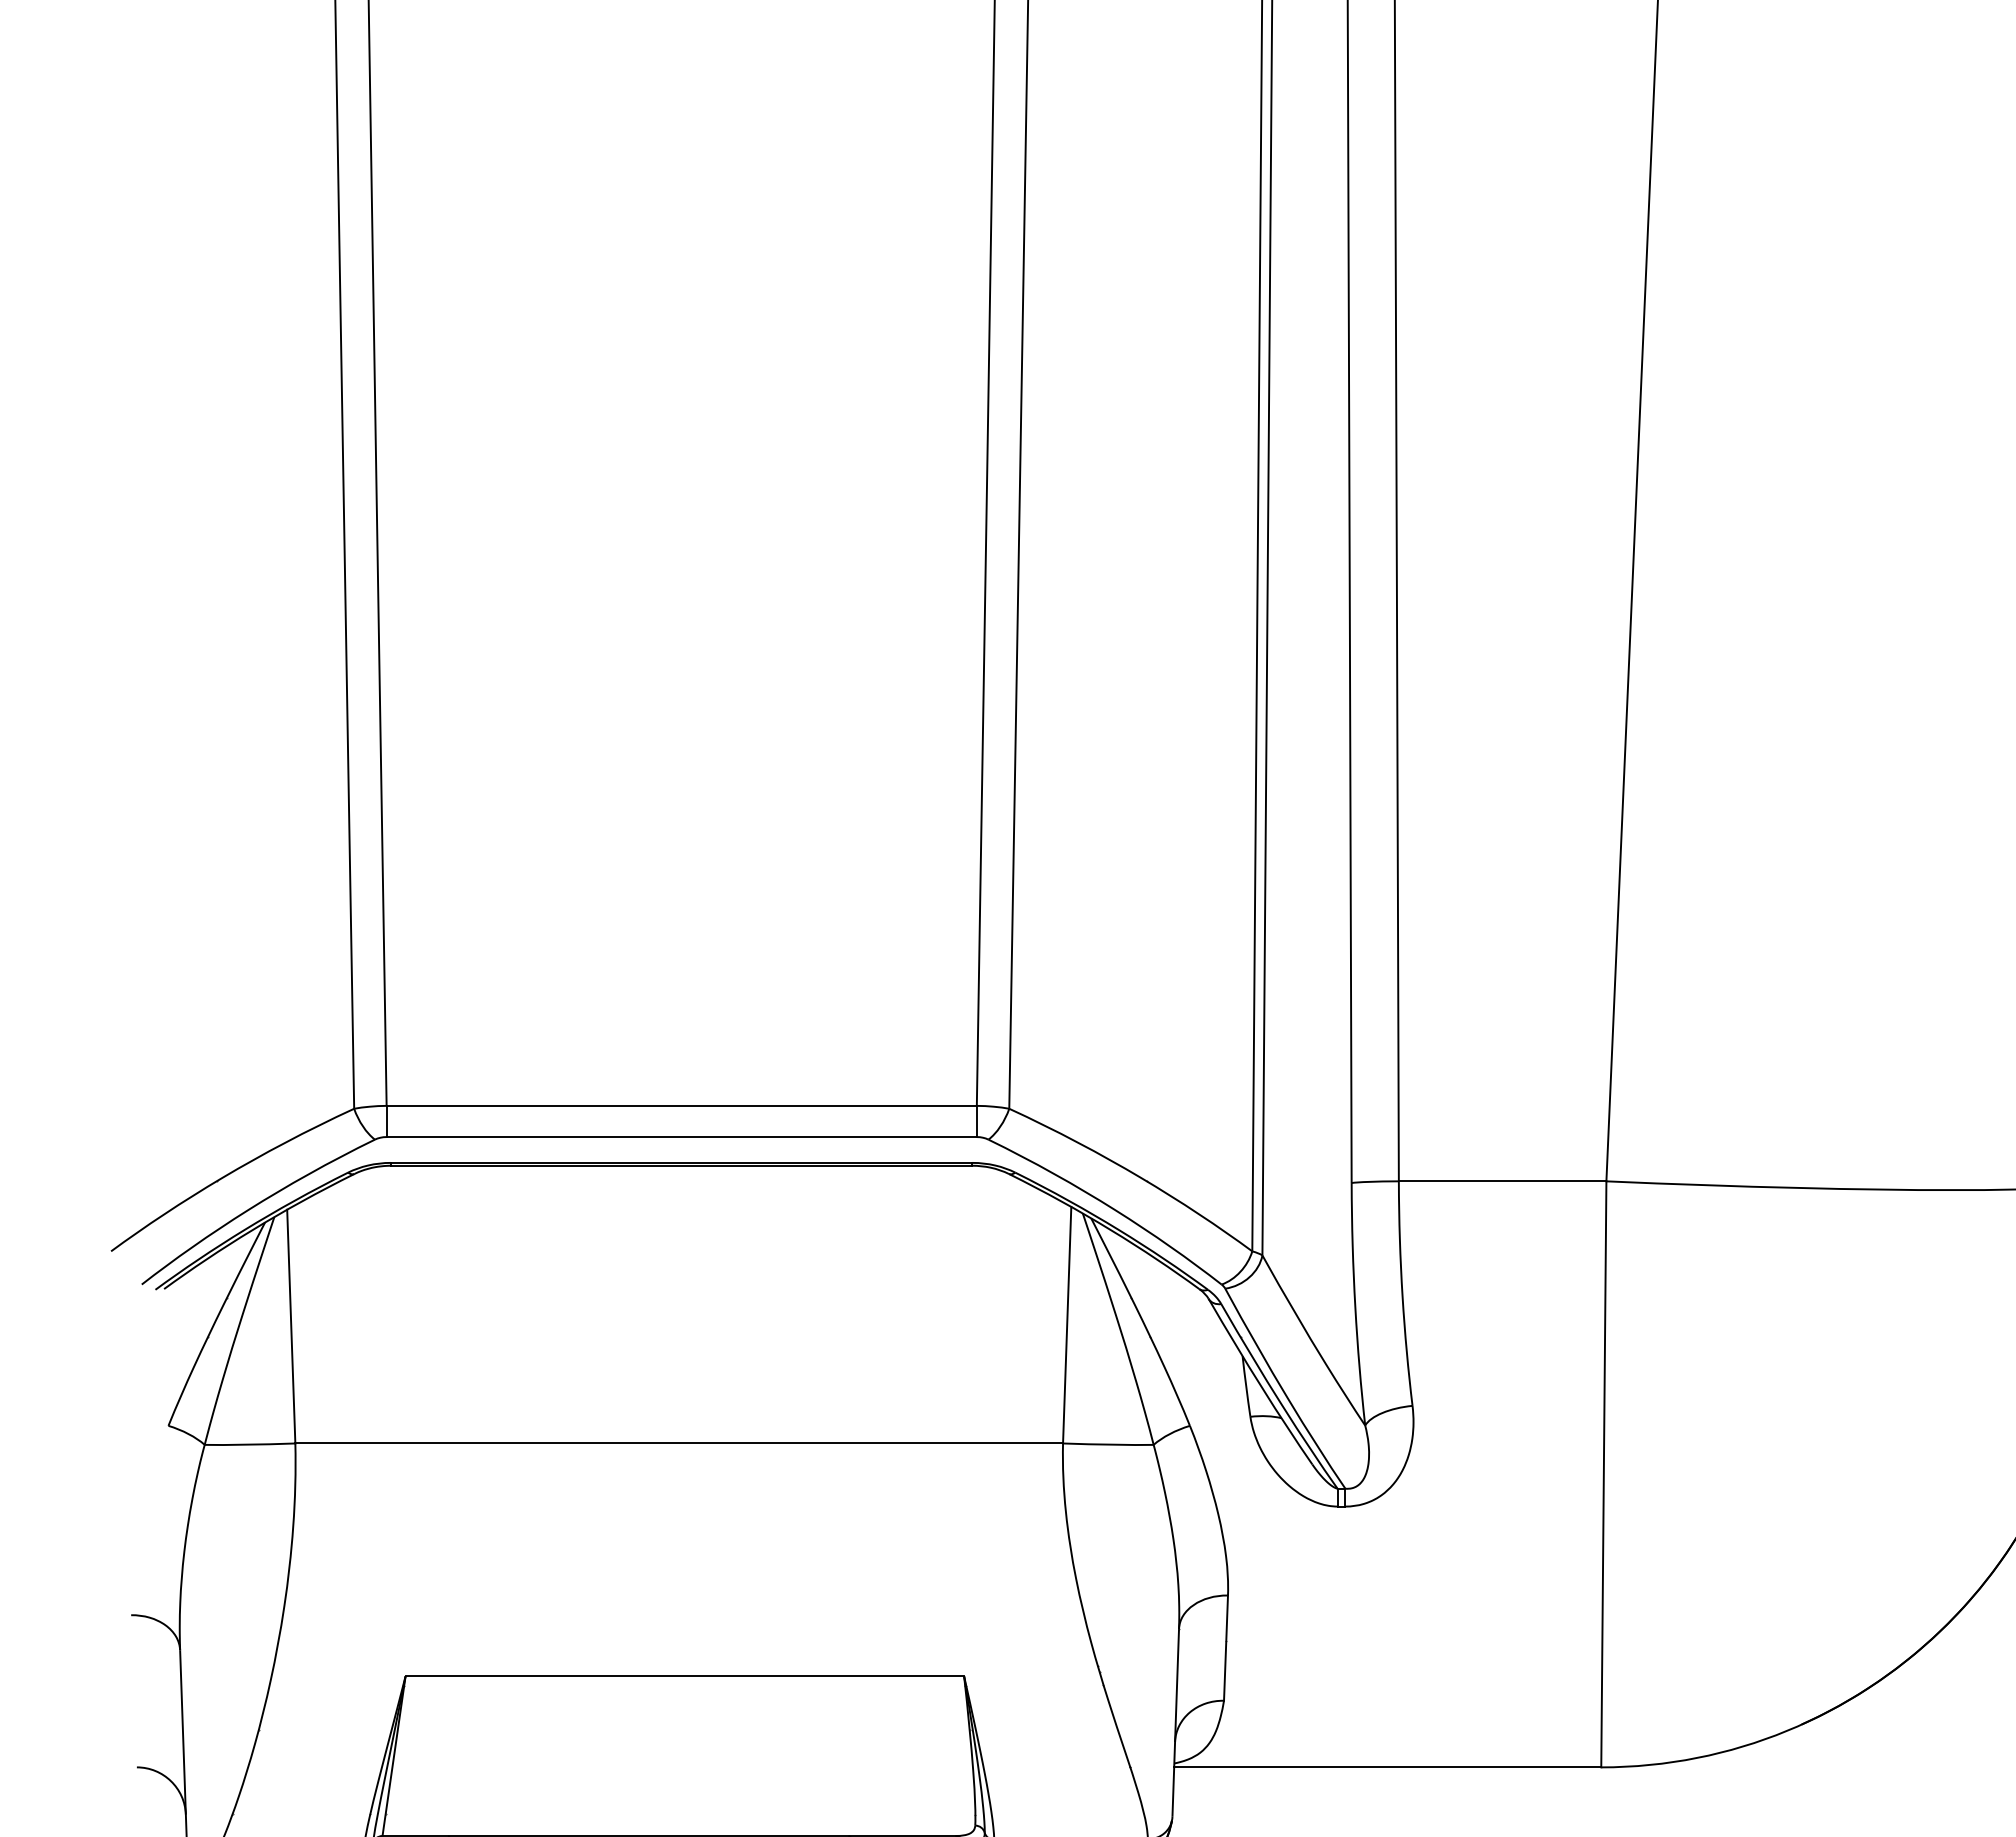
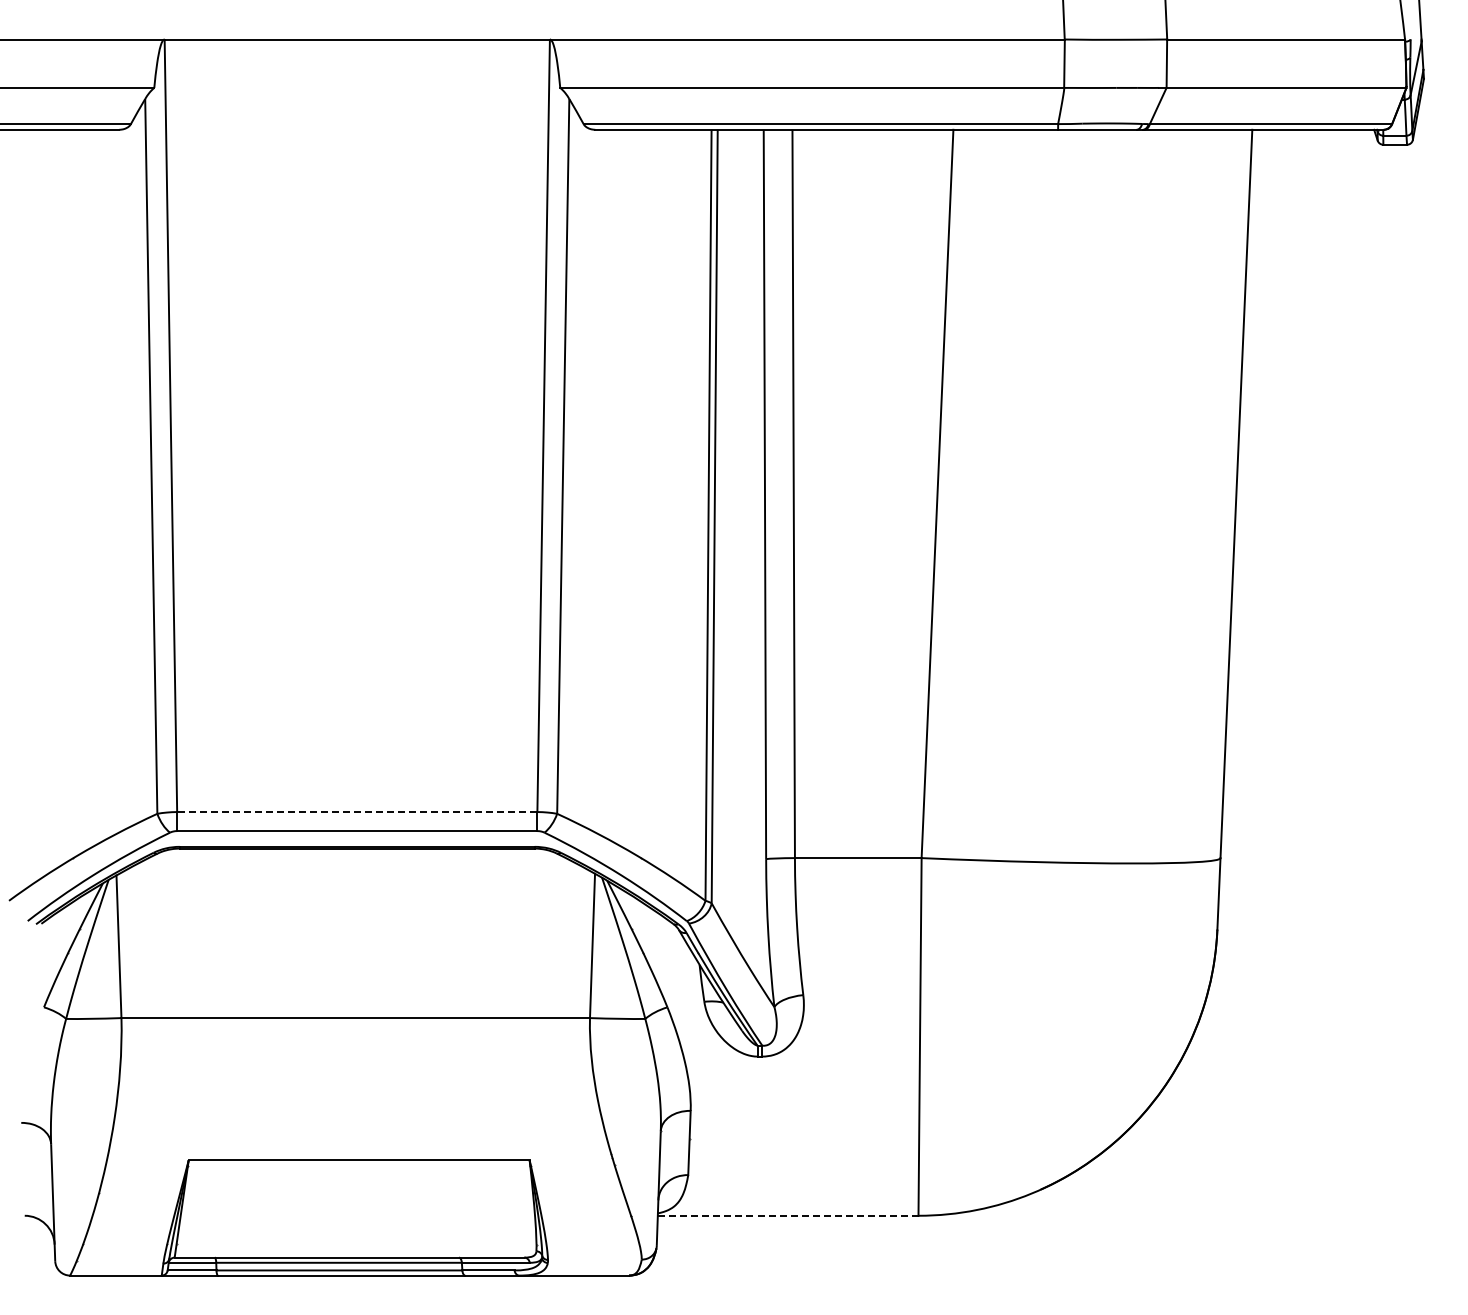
line: (680, 1106) -> (356, 812), solid -> dashed
line: (1386, 1766) -> (787, 1215), solid -> dashed

